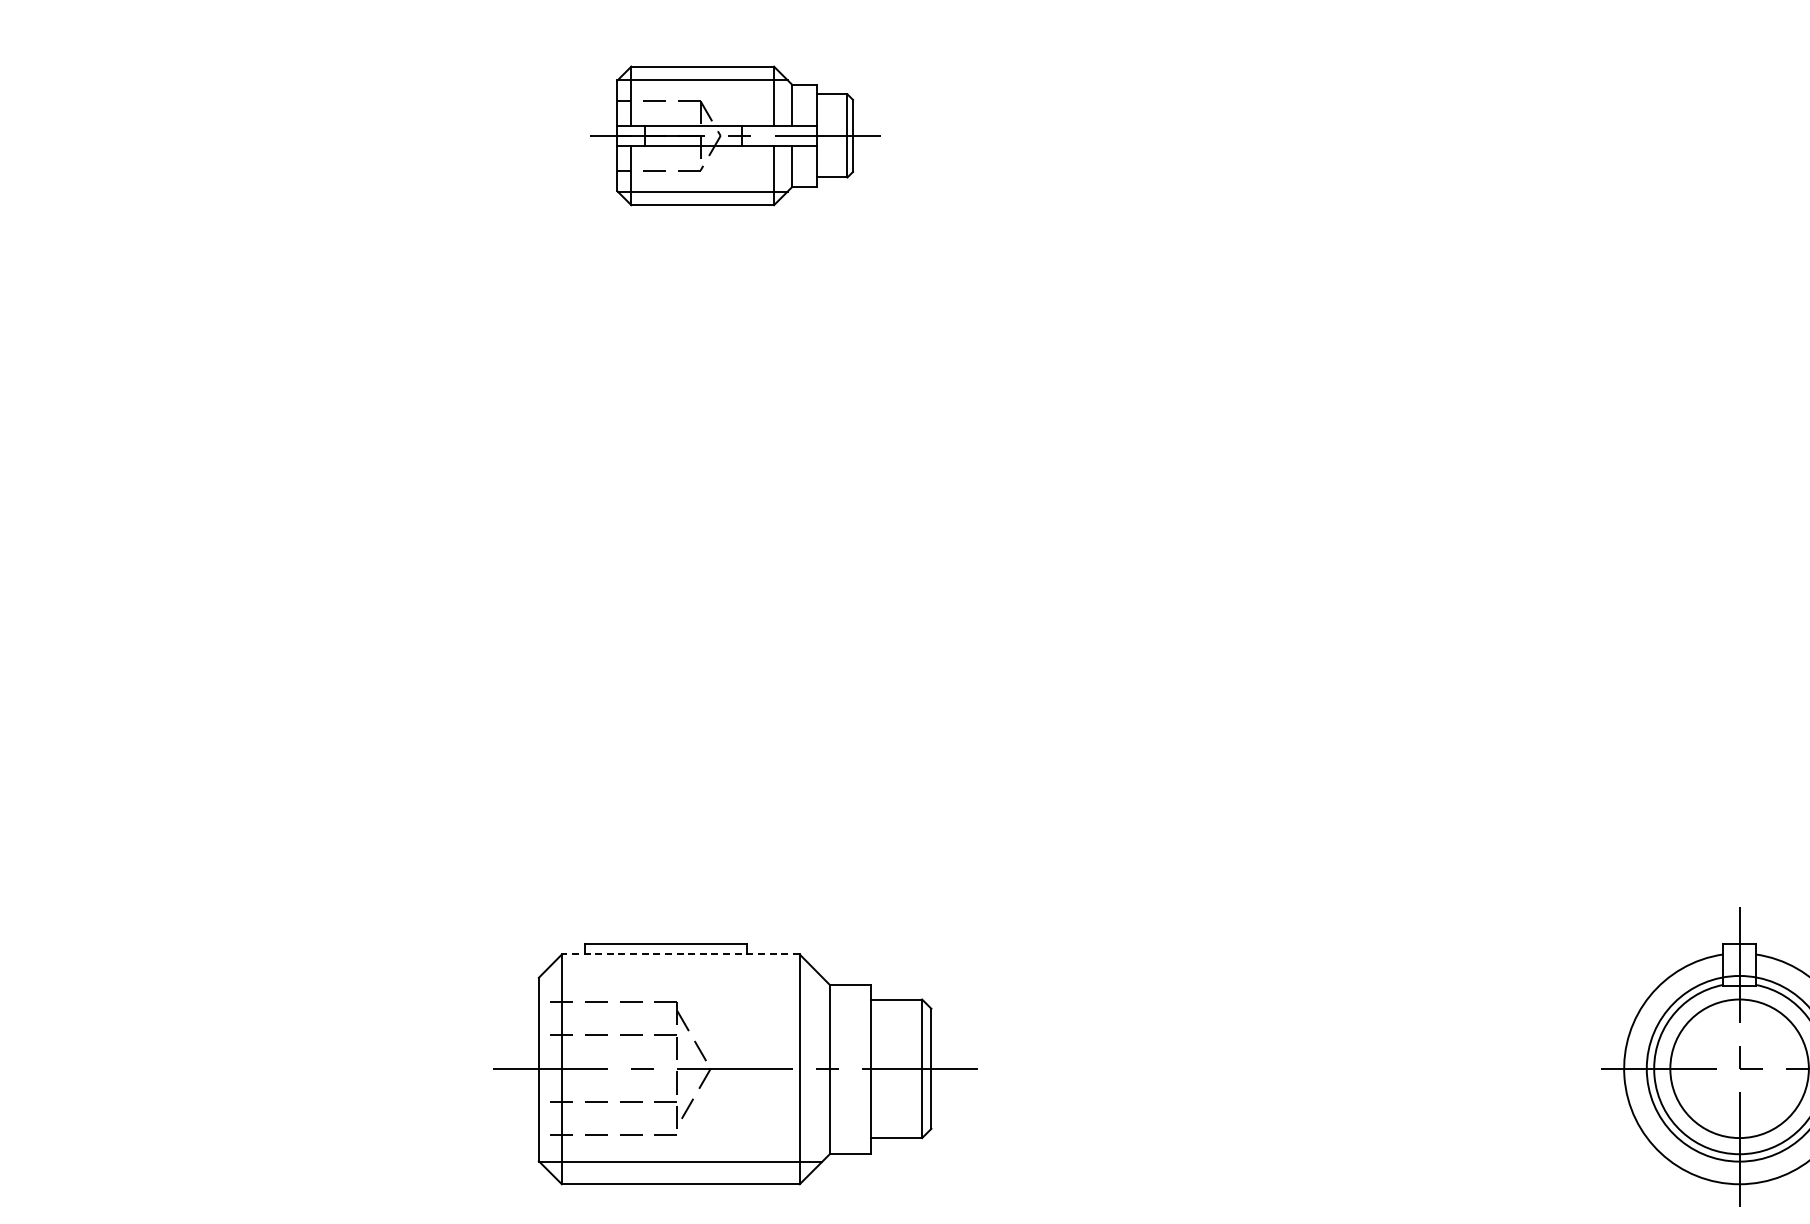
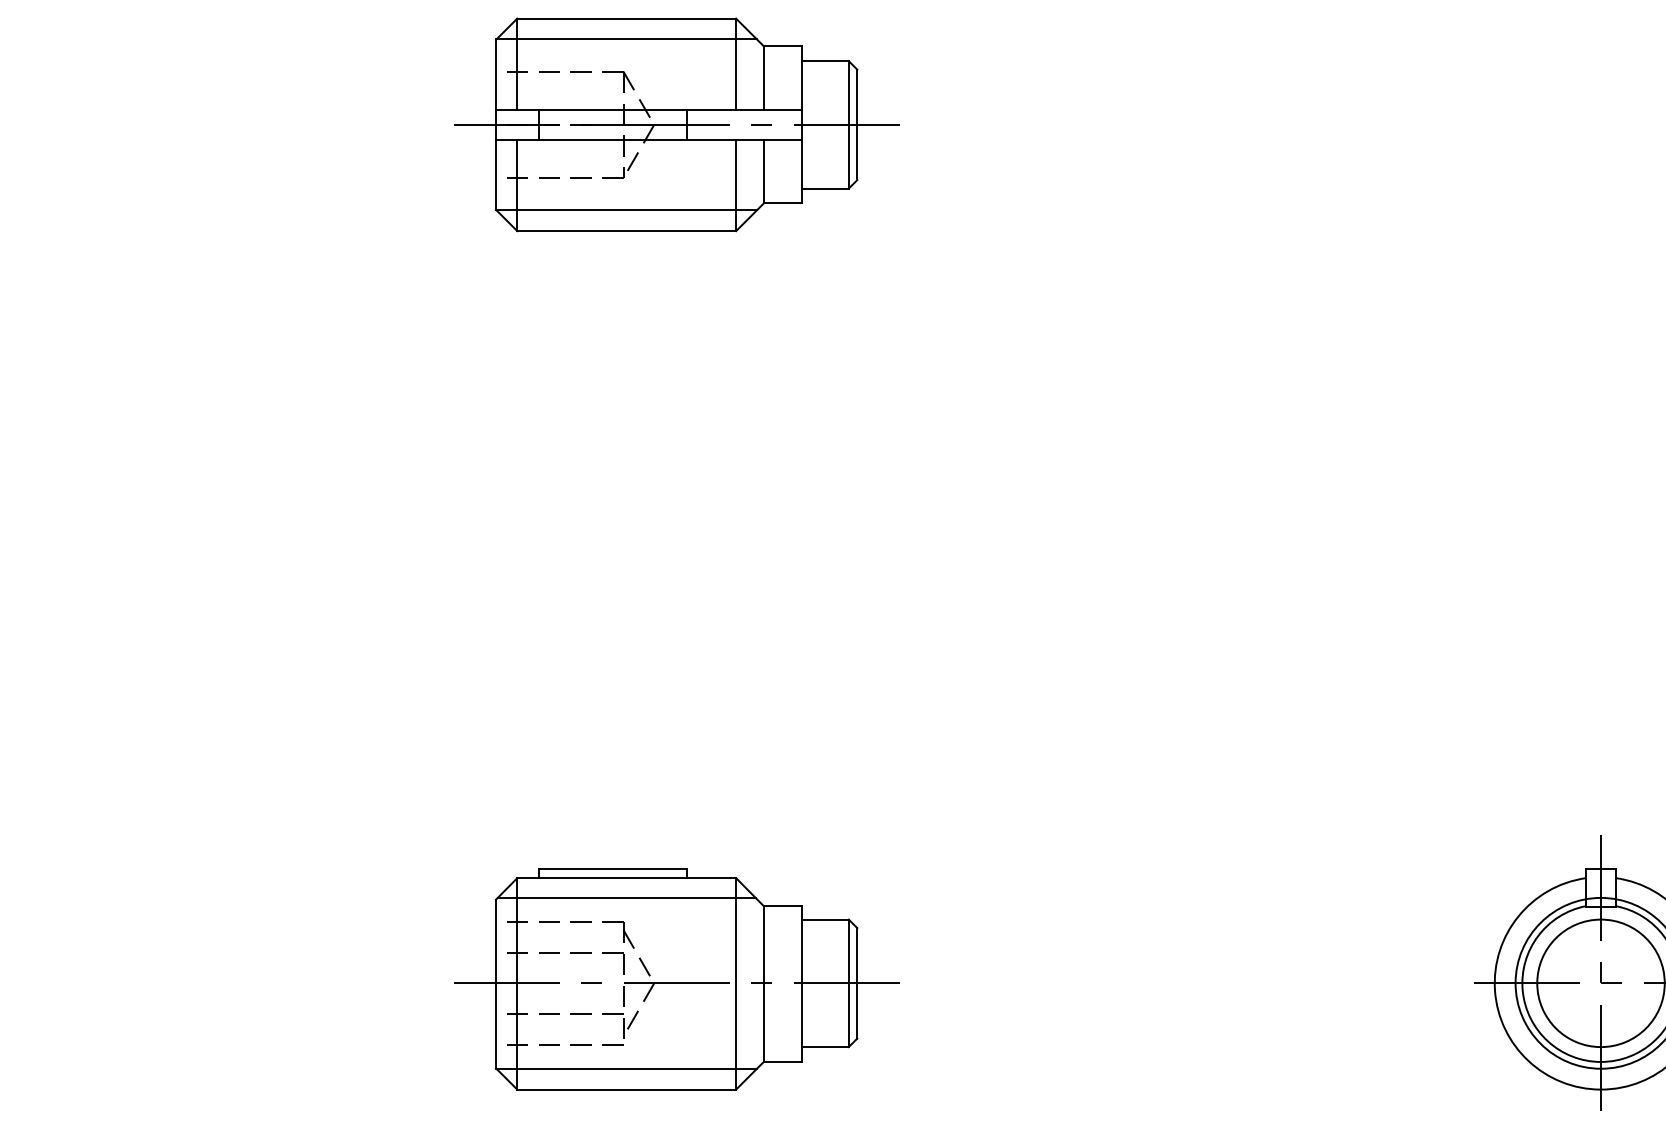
part: (735, 135) -> (677, 124), size x1.67
line: (680, 954) -> (626, 878), dashed -> solid
line: (680, 976) -> (626, 898), added

